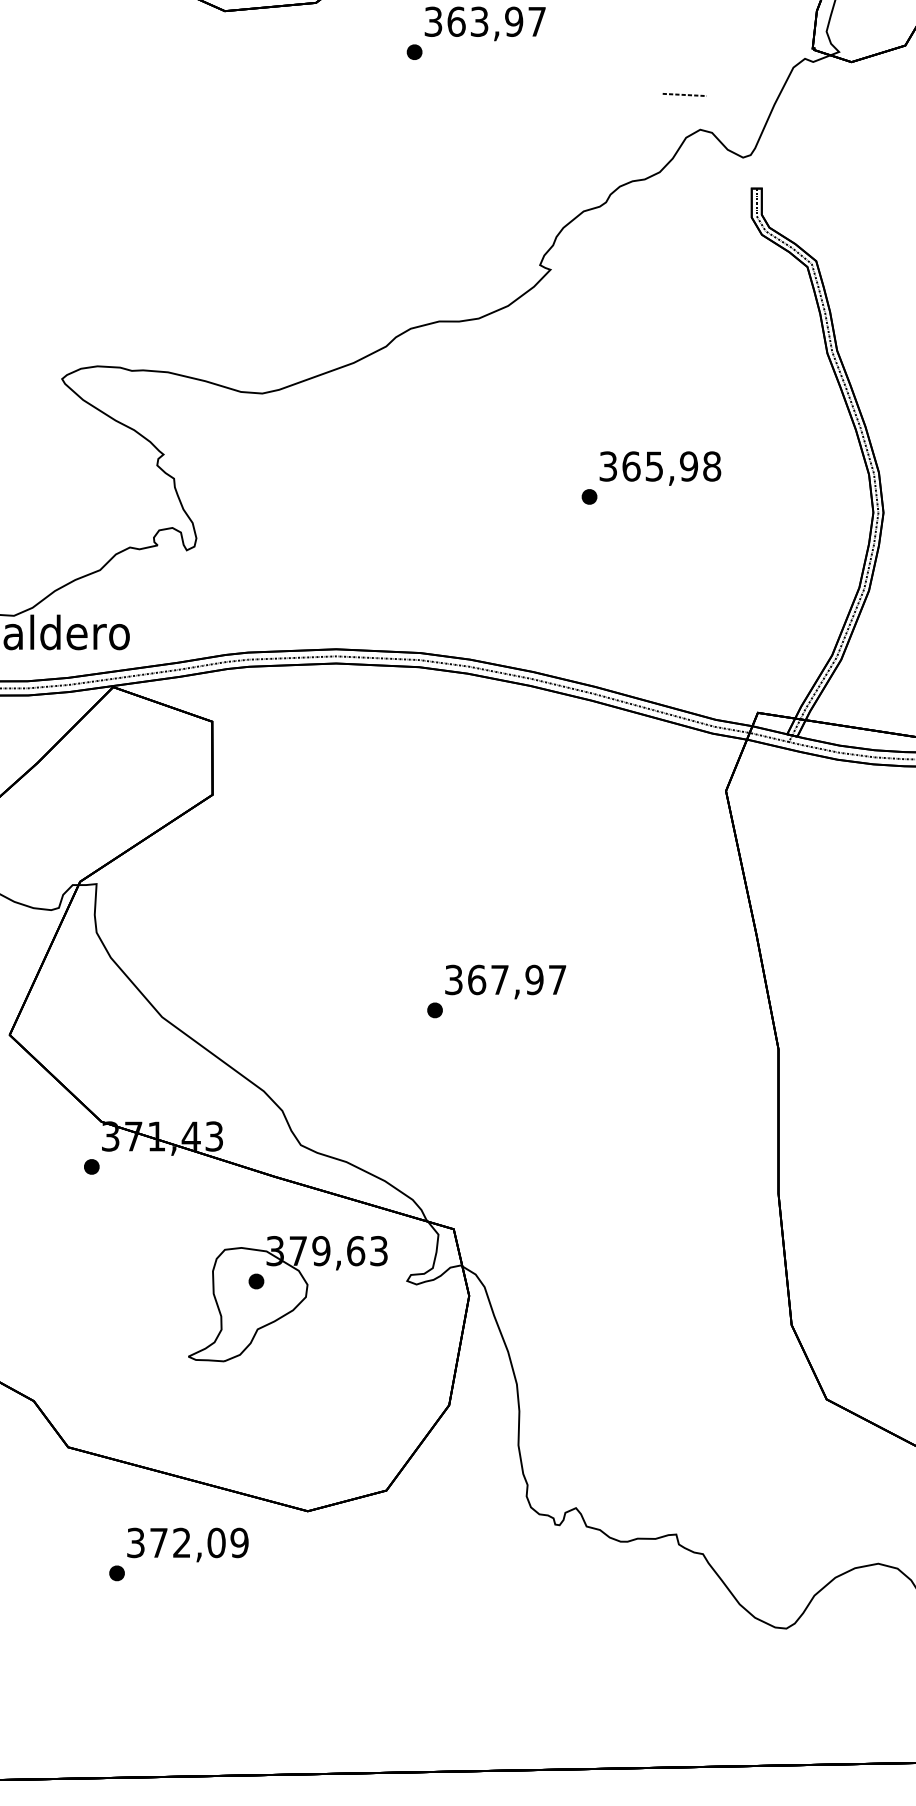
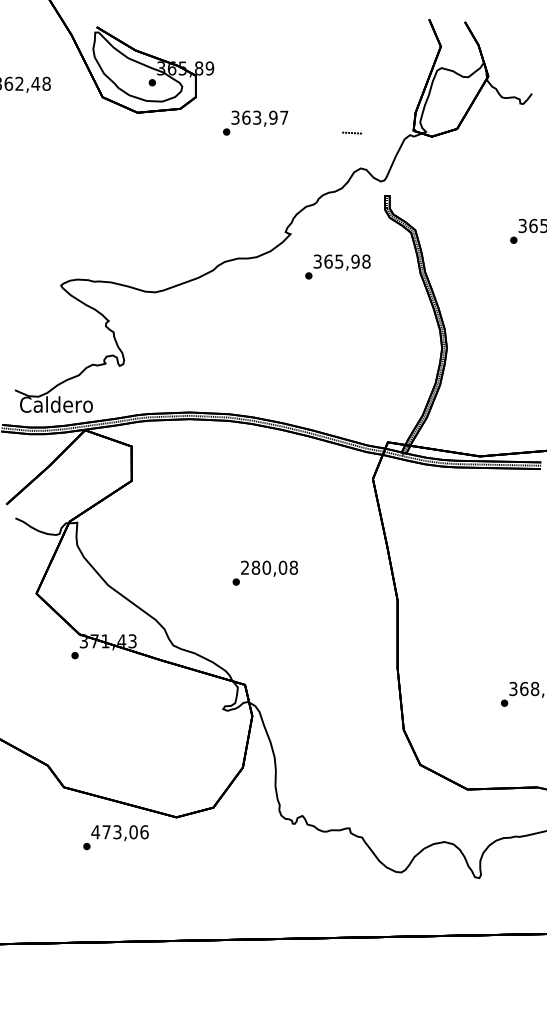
line: (682, 93) -> (351, 132), moved
text: (650, 476) -> (337, 266), moved
text: (505, 979) -> (269, 567), 367,97 -> 280,08
part: (286, 1298) -> (166, 717), removed
text: (186, 1543) -> (119, 832), 372,09 -> 473,06

